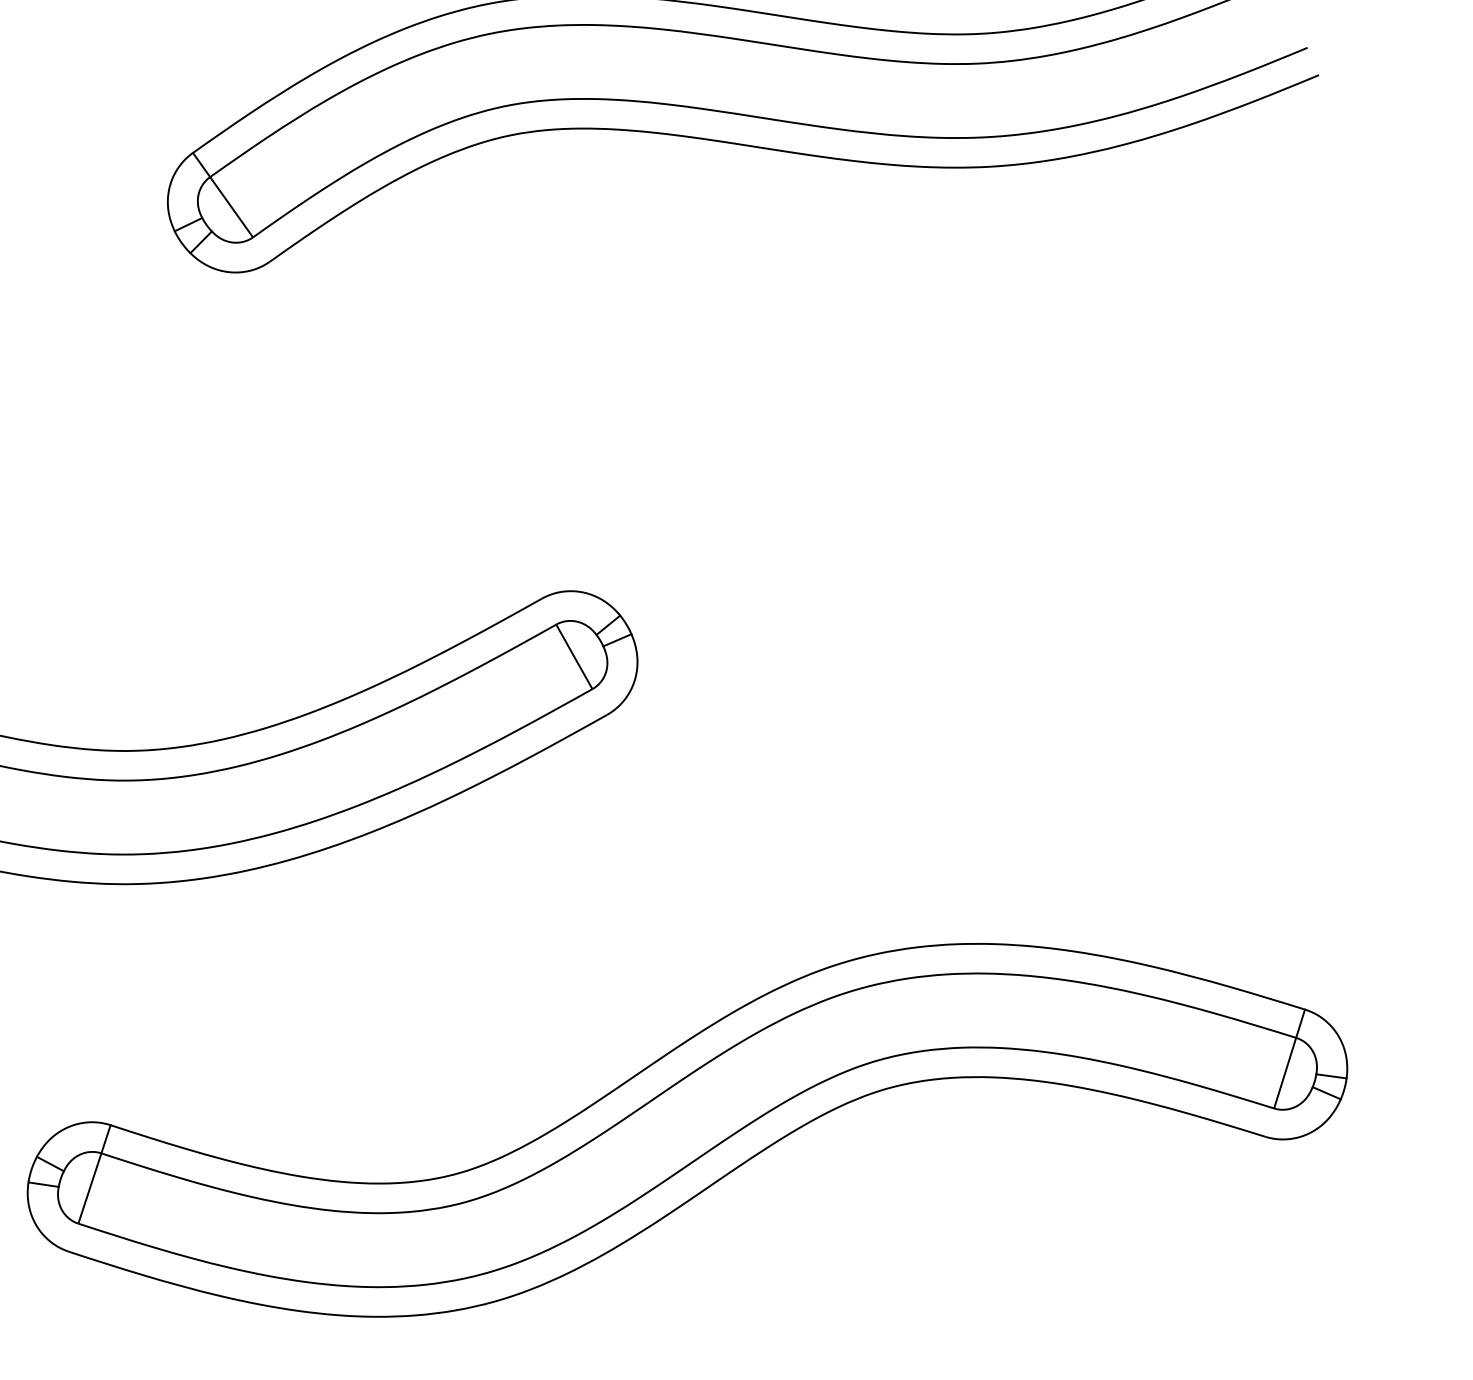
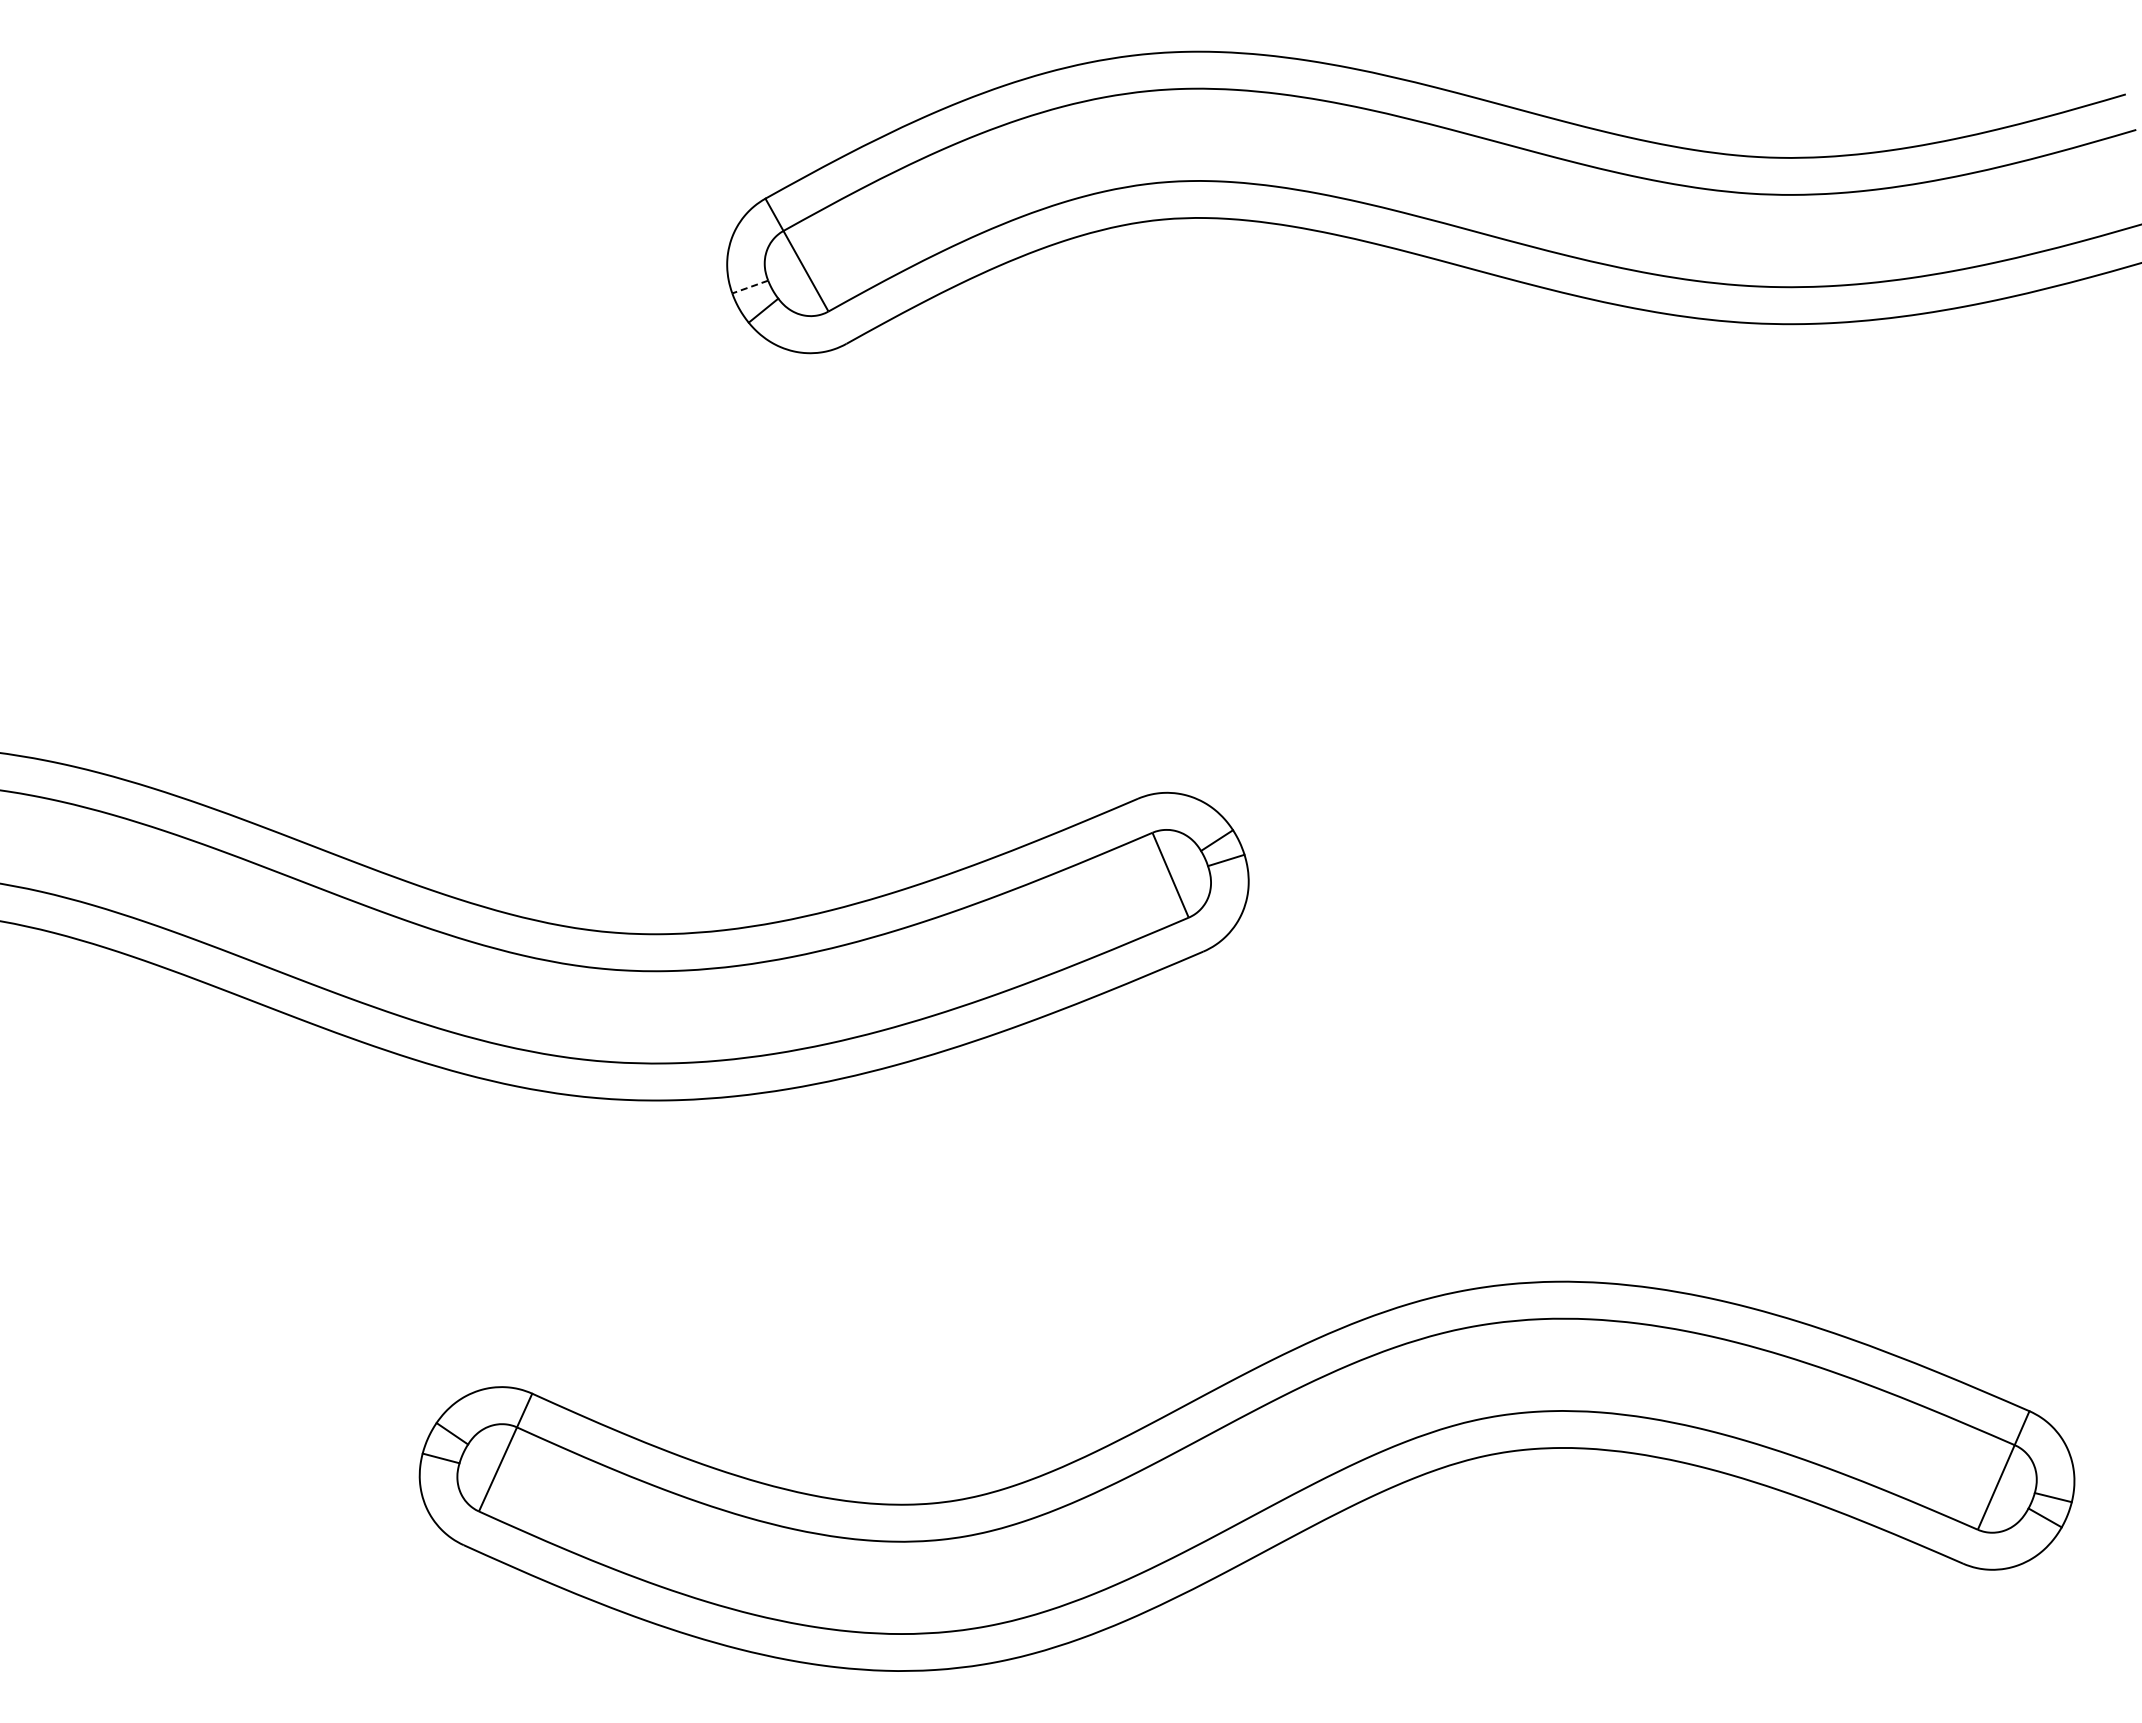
line: (187, 225) -> (749, 287), solid -> dashed

